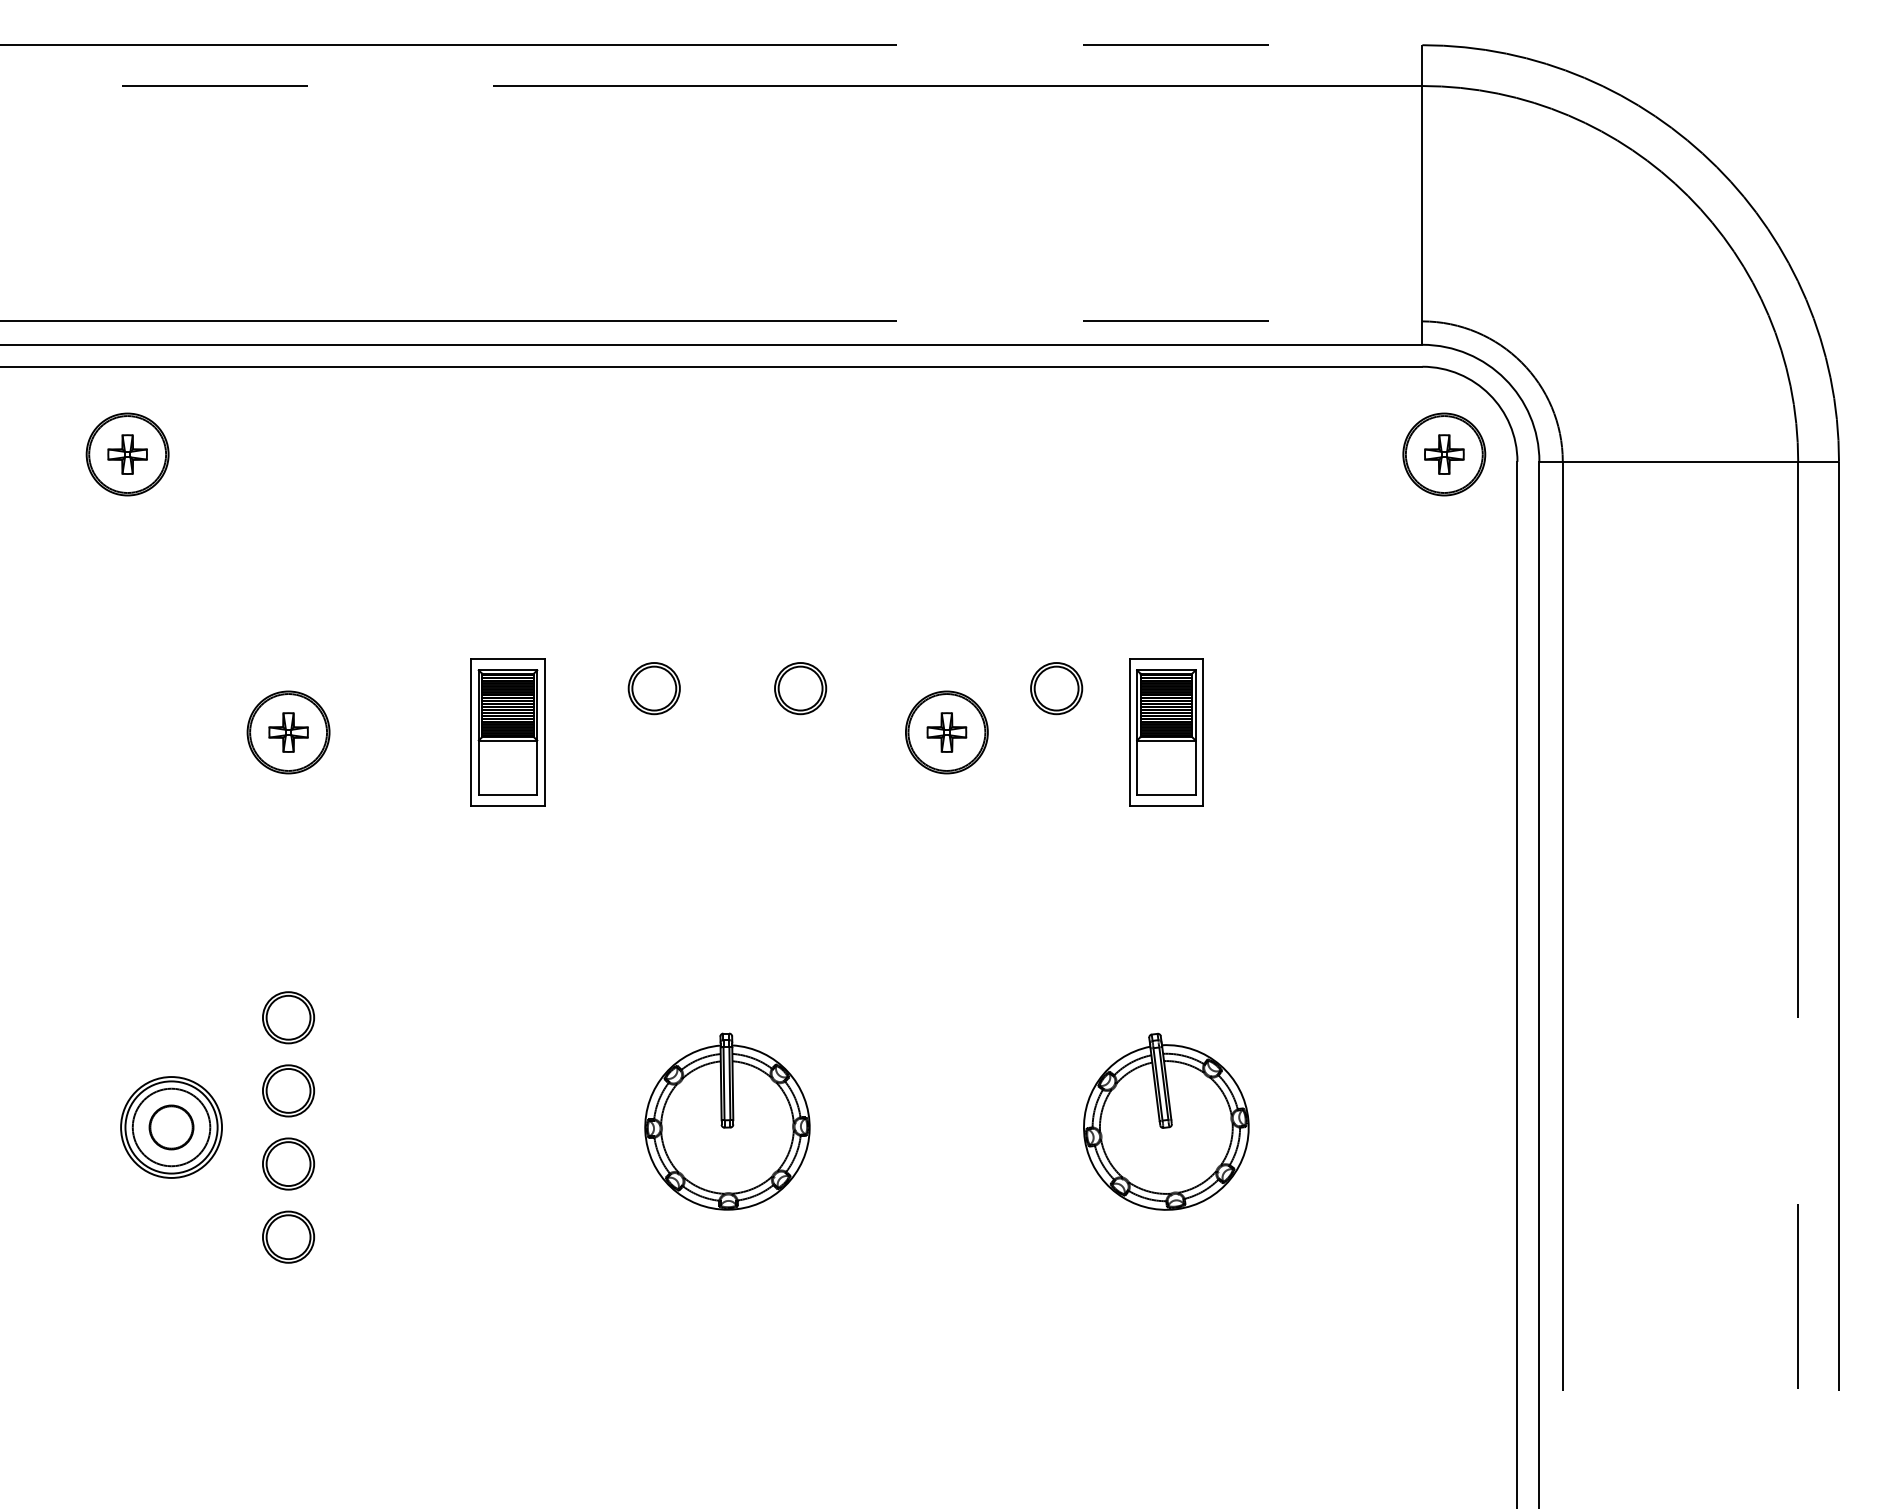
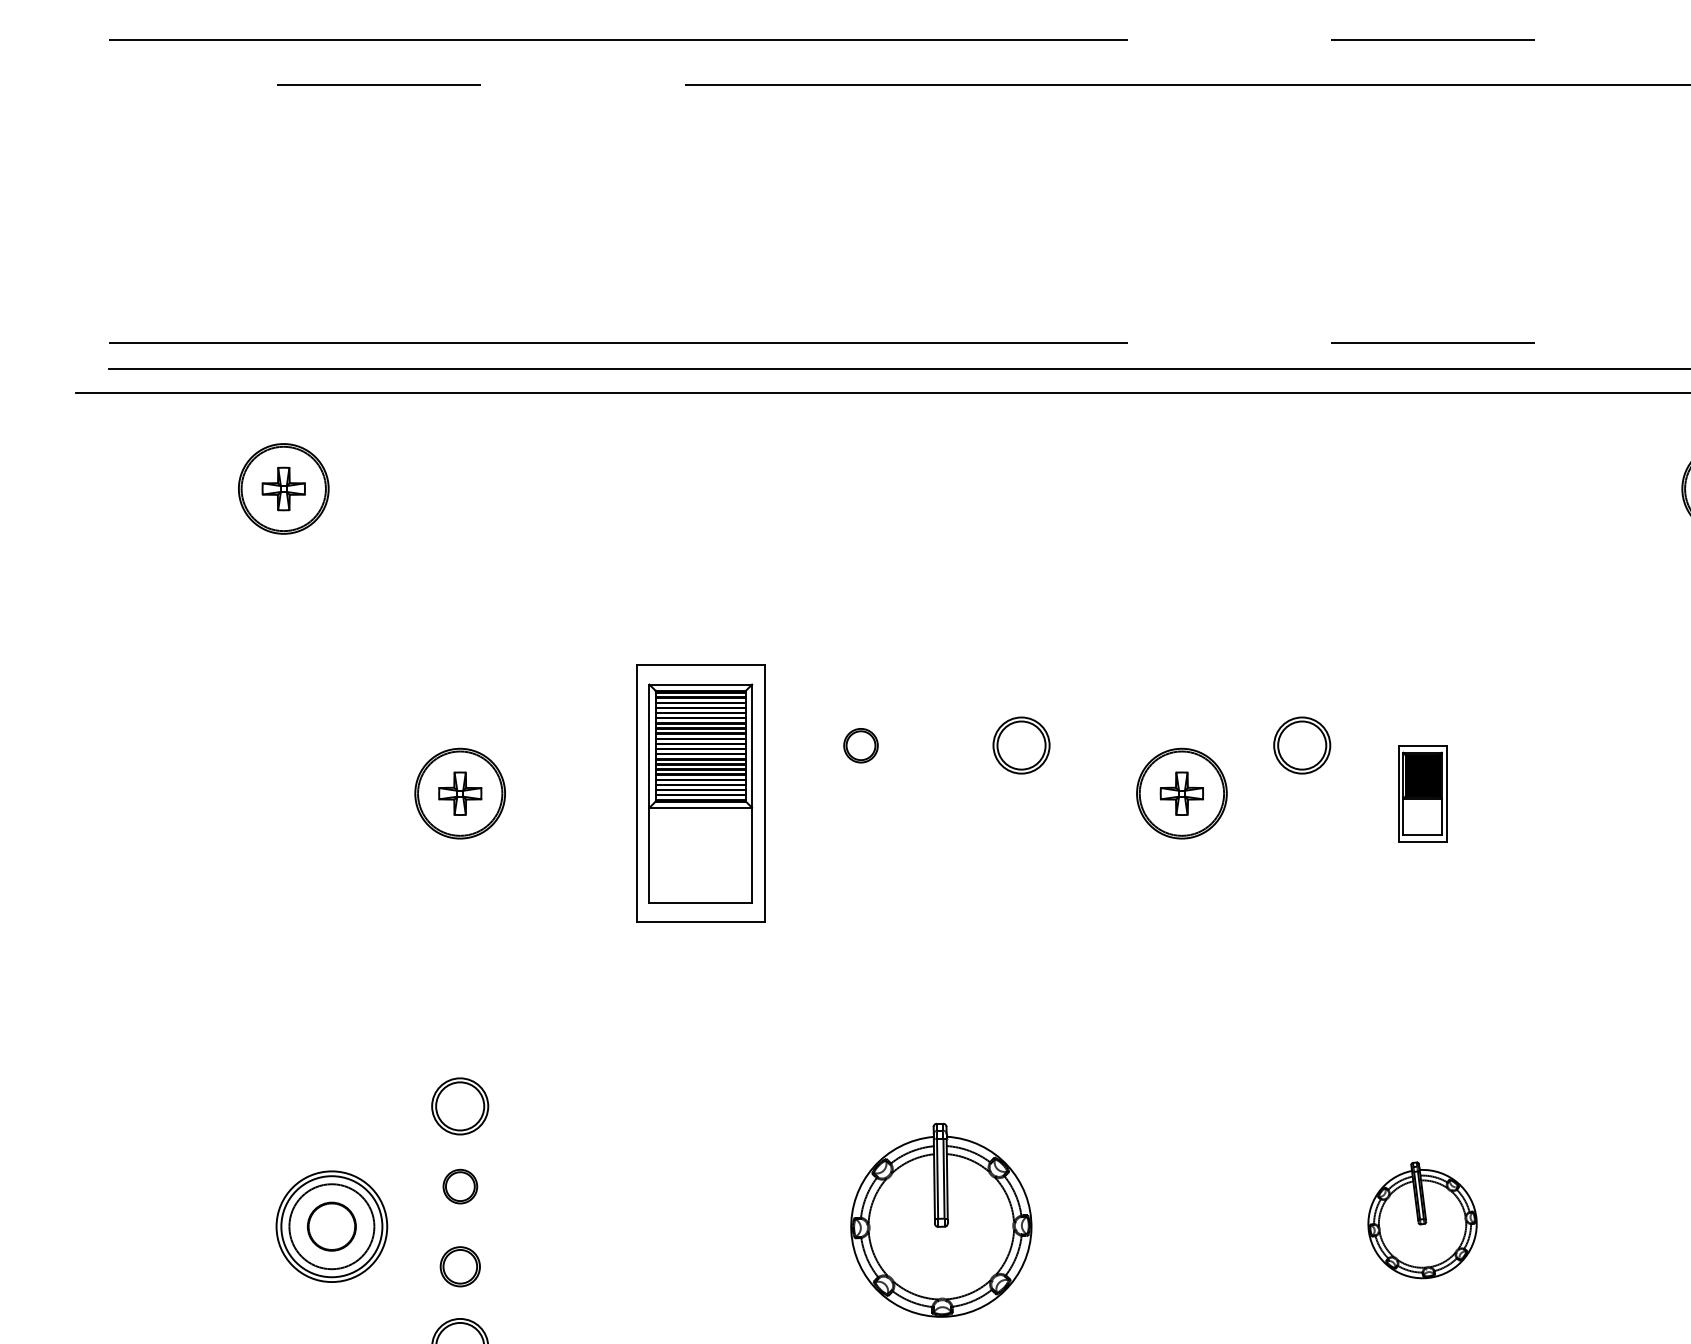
part: (653, 688) -> (860, 745), size x0.6
part: (507, 732) -> (700, 793), size x1.6
part: (1166, 732) -> (1422, 793), size x0.6
part: (288, 1090) -> (460, 1186), size x0.6
part: (1166, 1121) -> (1422, 1220), size x0.6
part: (288, 1163) -> (460, 1266), size x0.7

